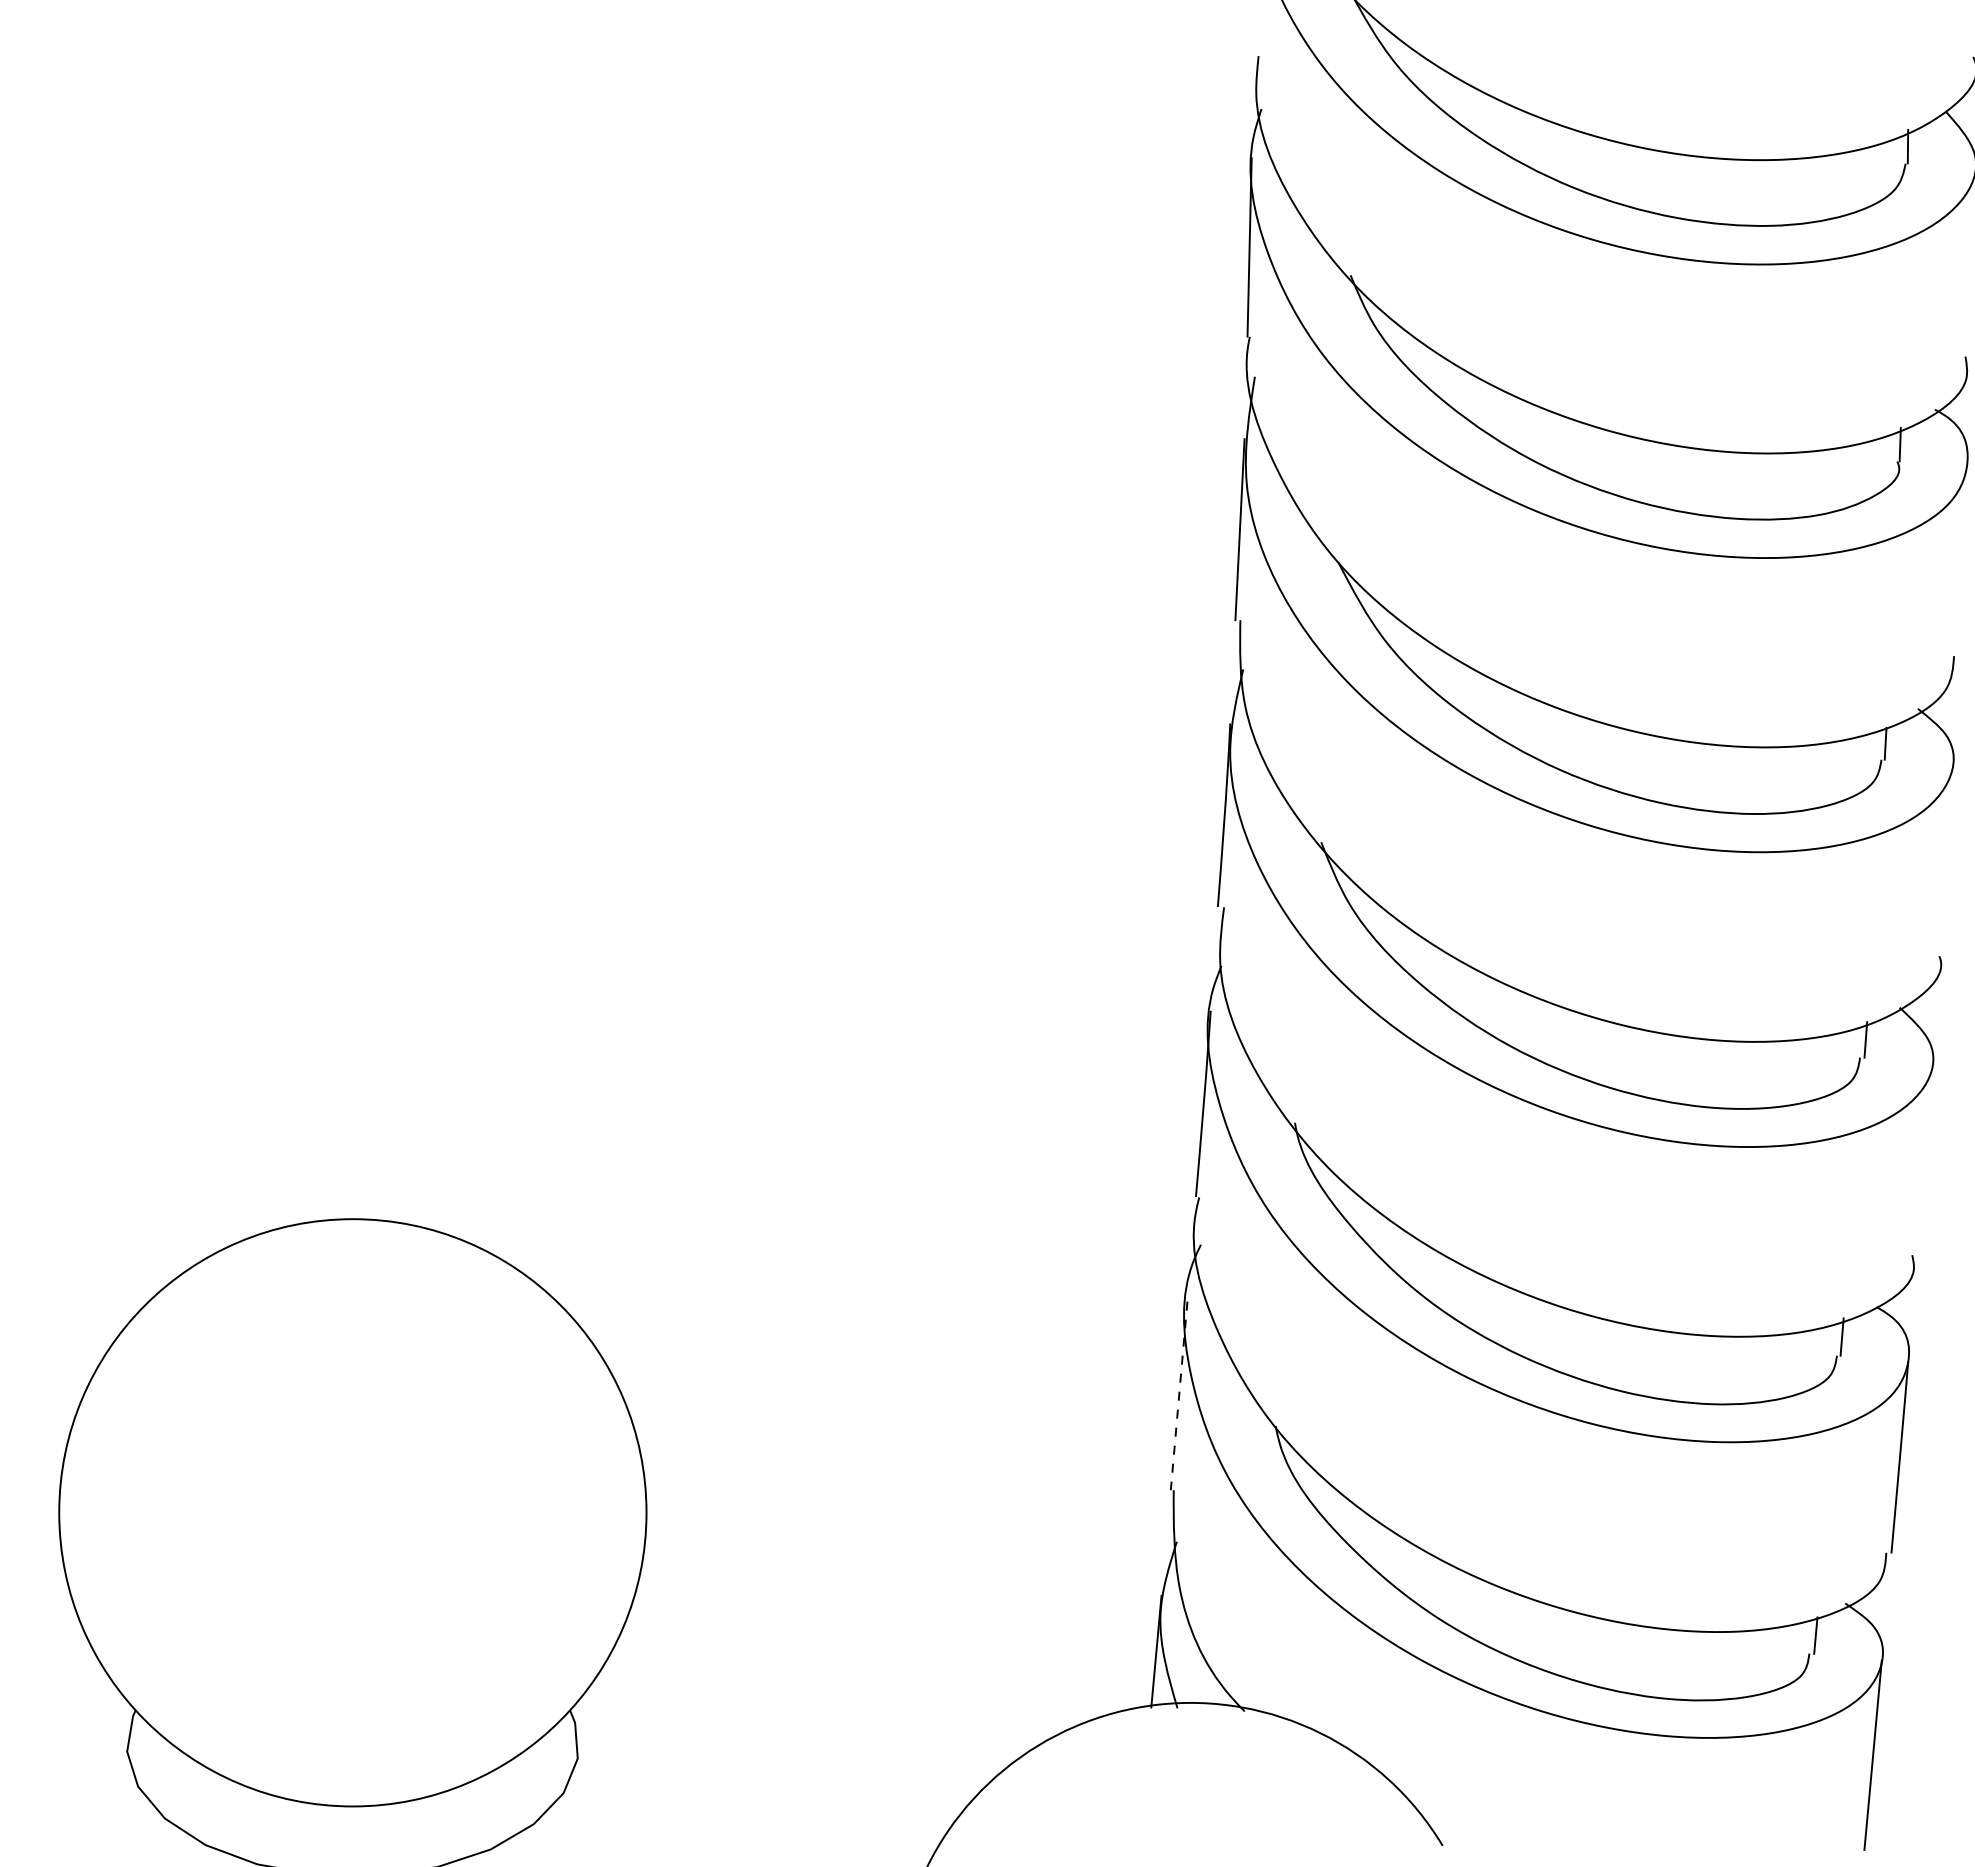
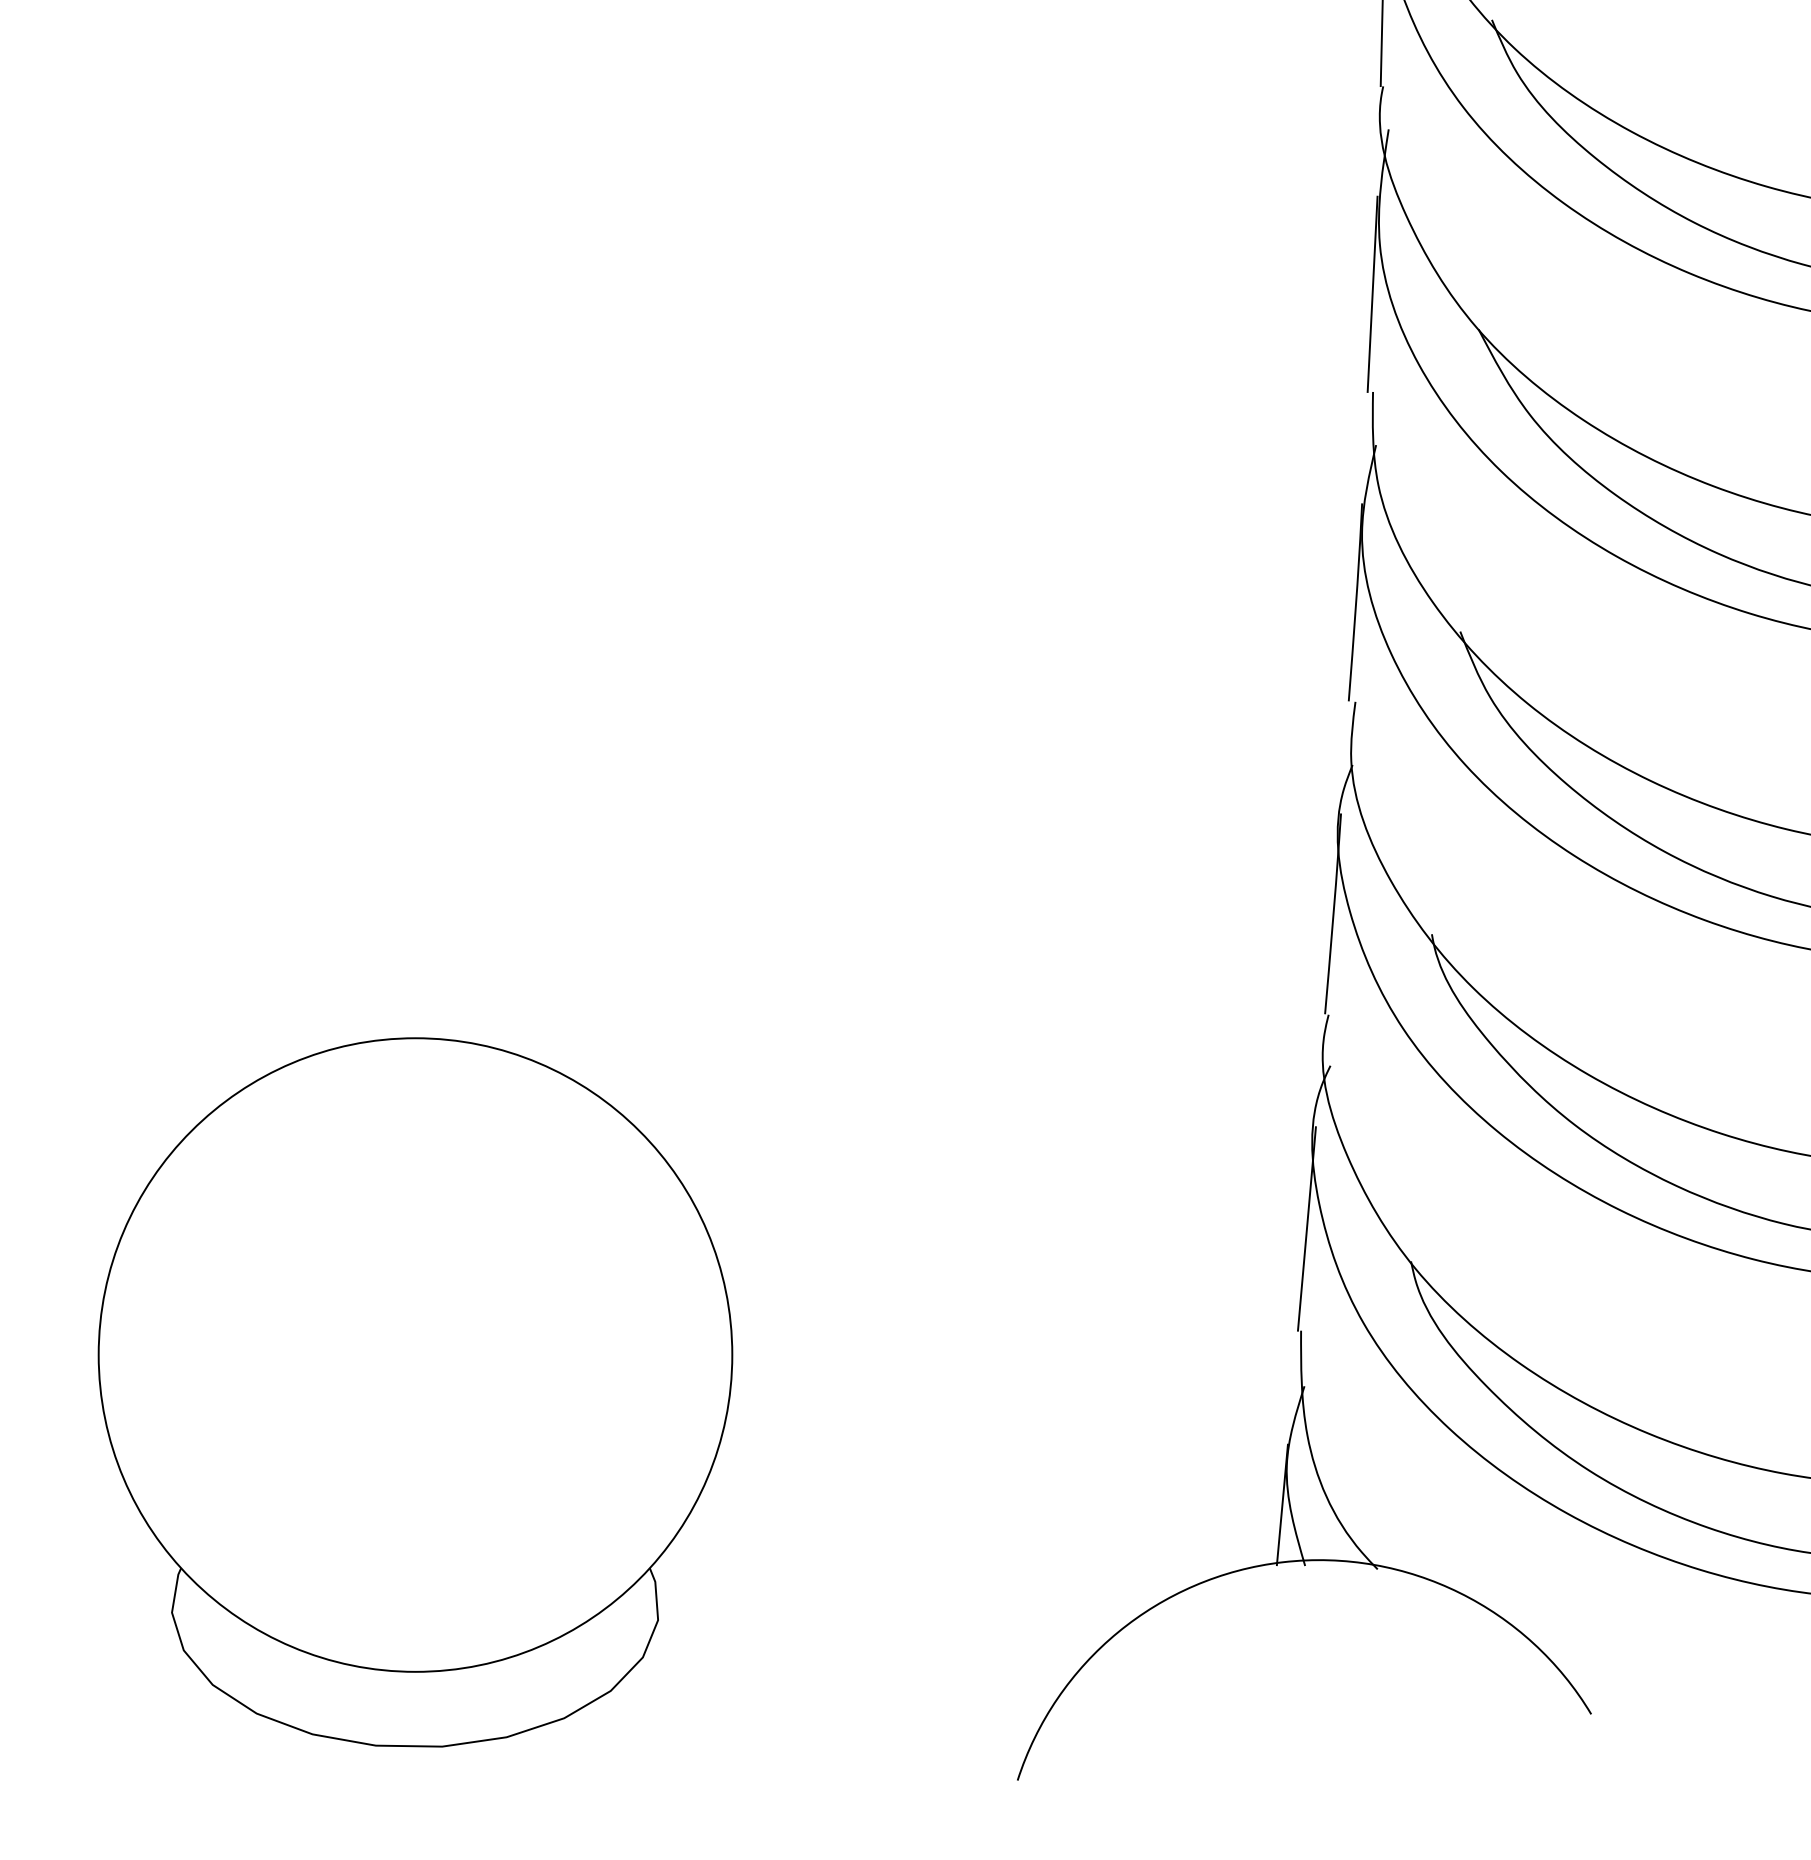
line: (1179, 1395) -> (1307, 1228), dashed -> solid

